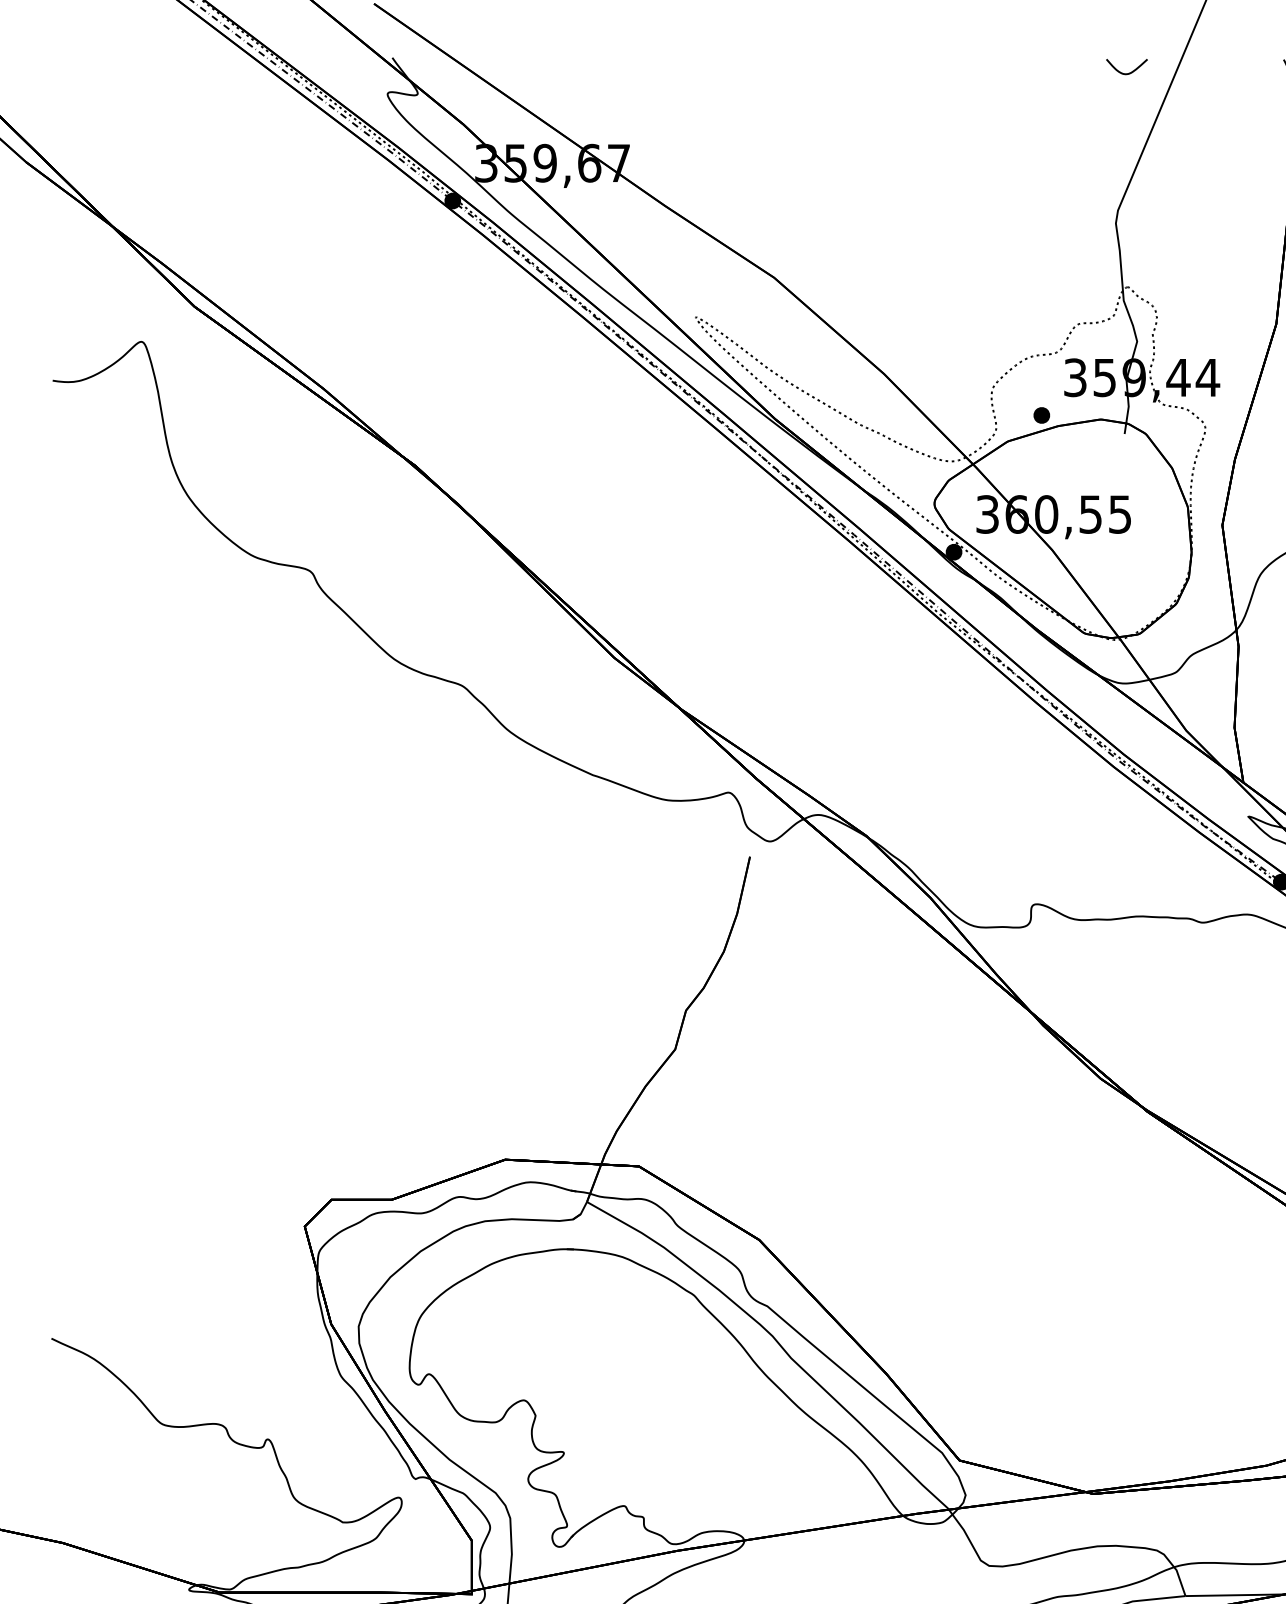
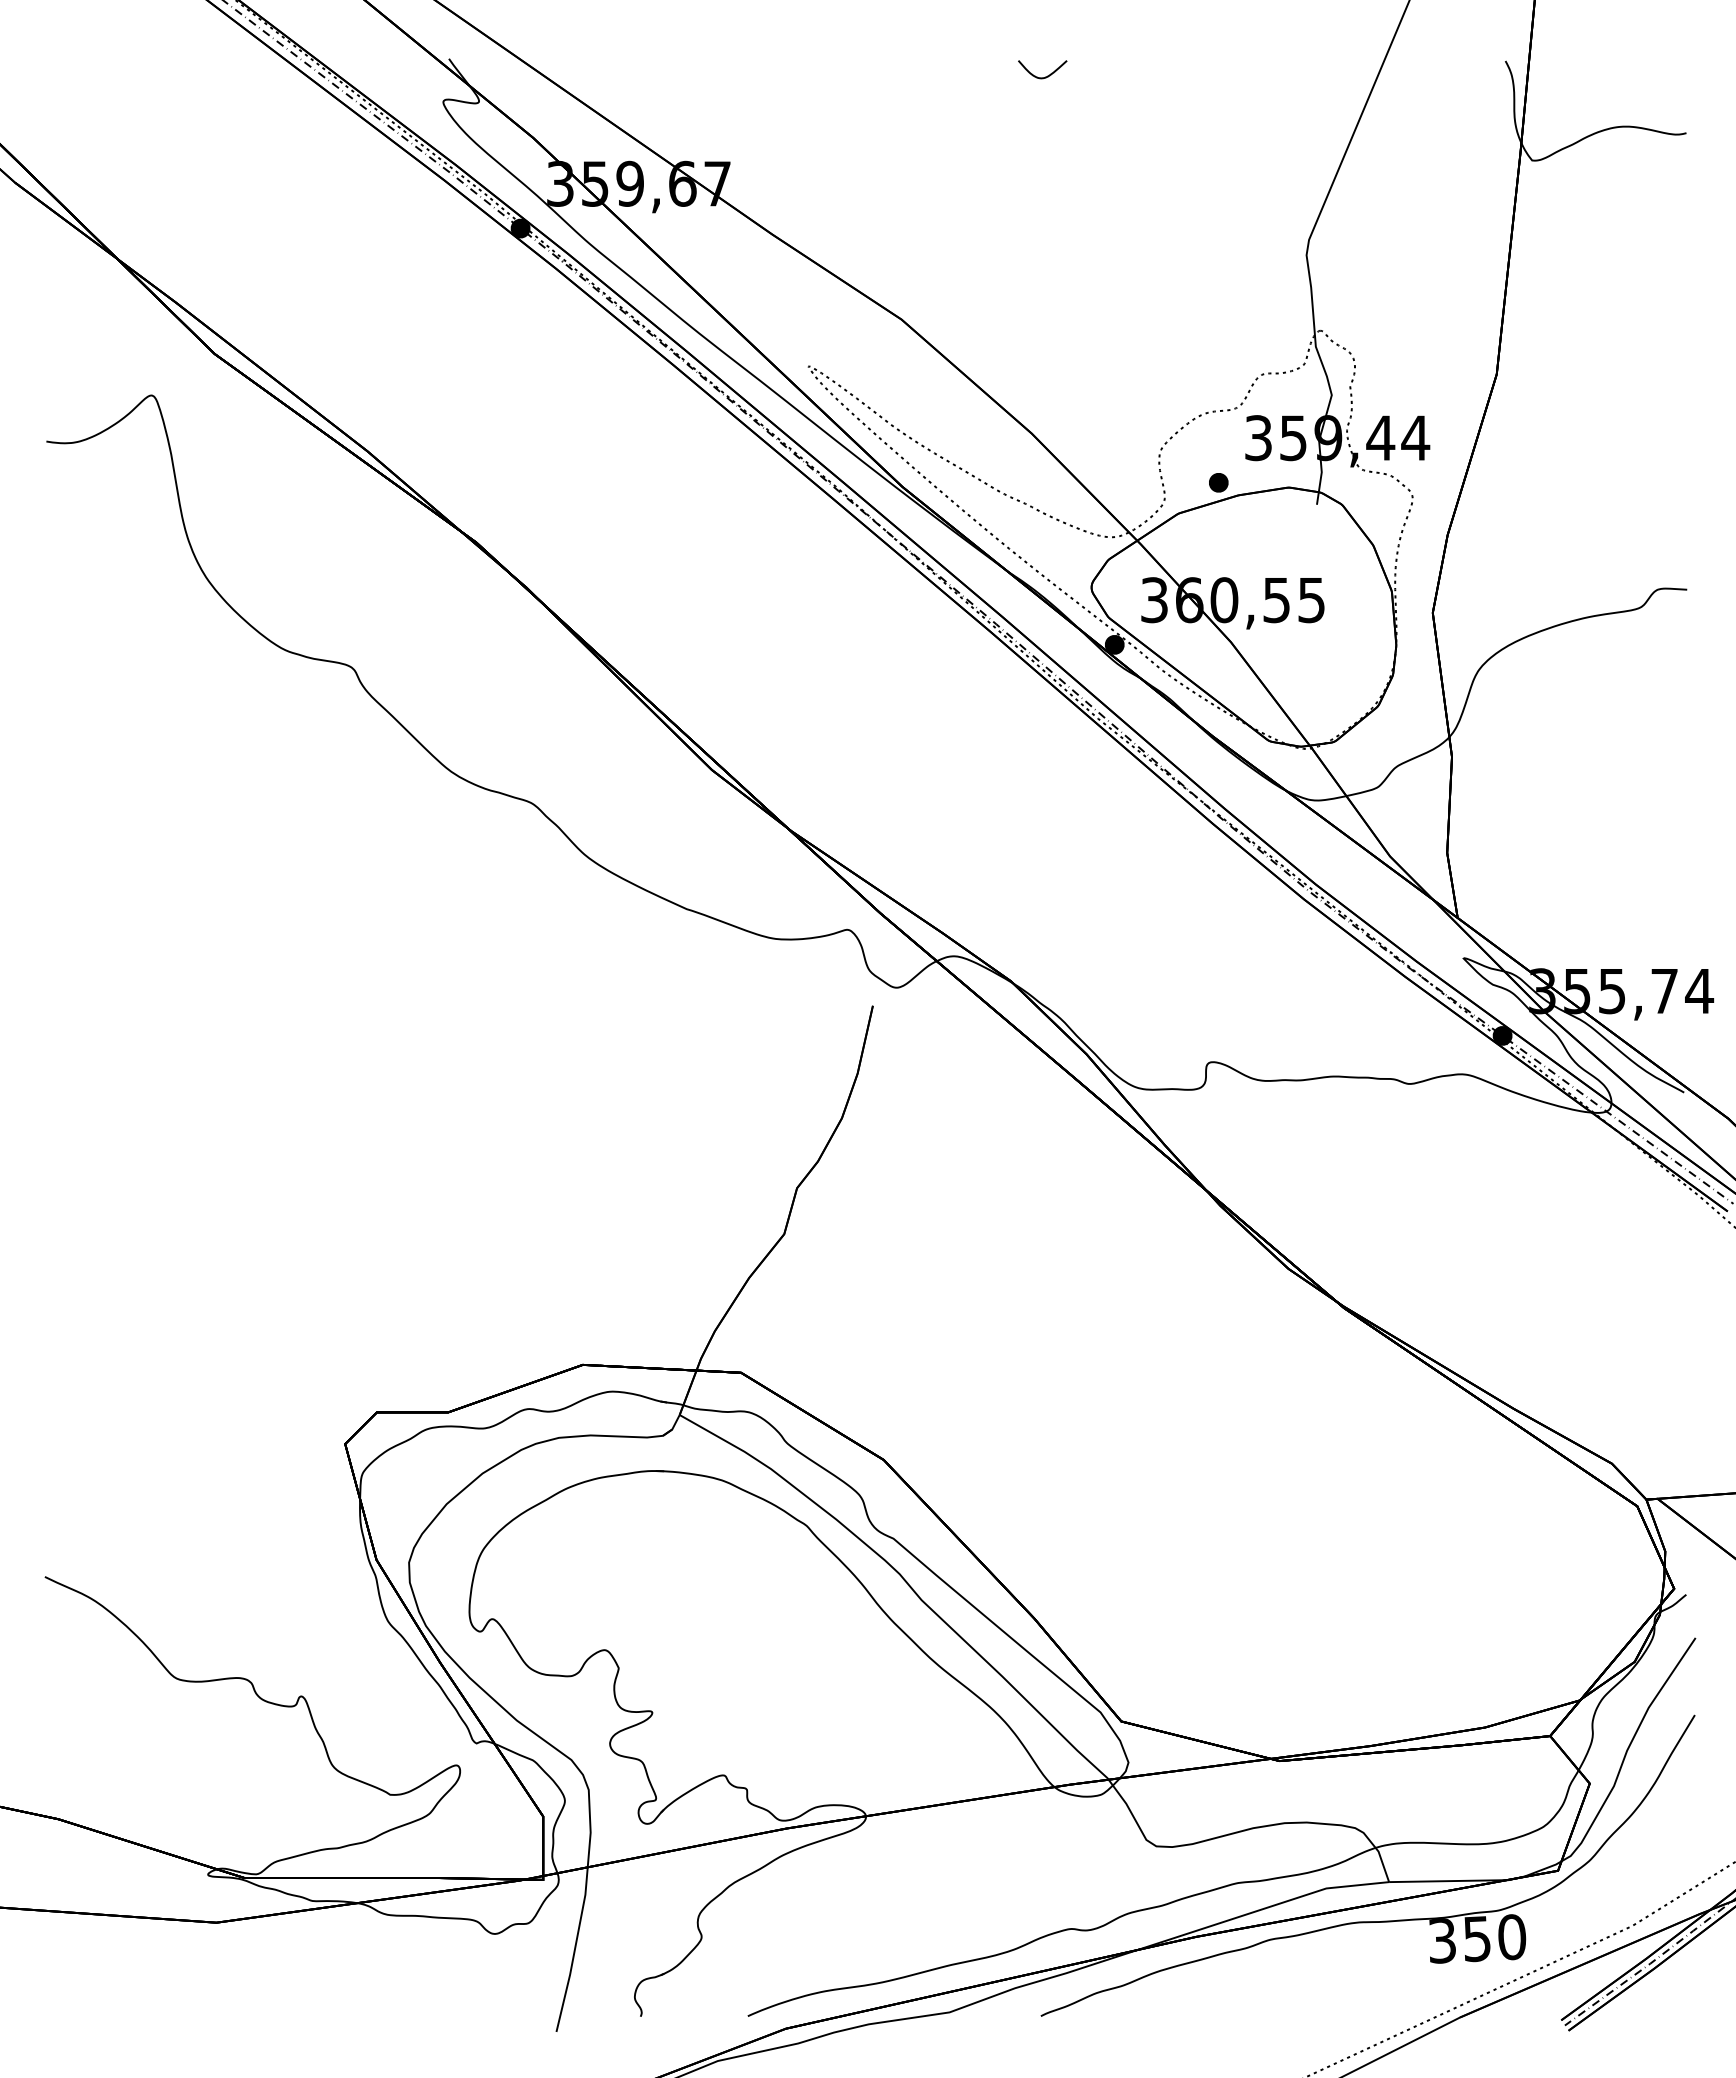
curve: (1129, 72) -> (1045, 76), moved

